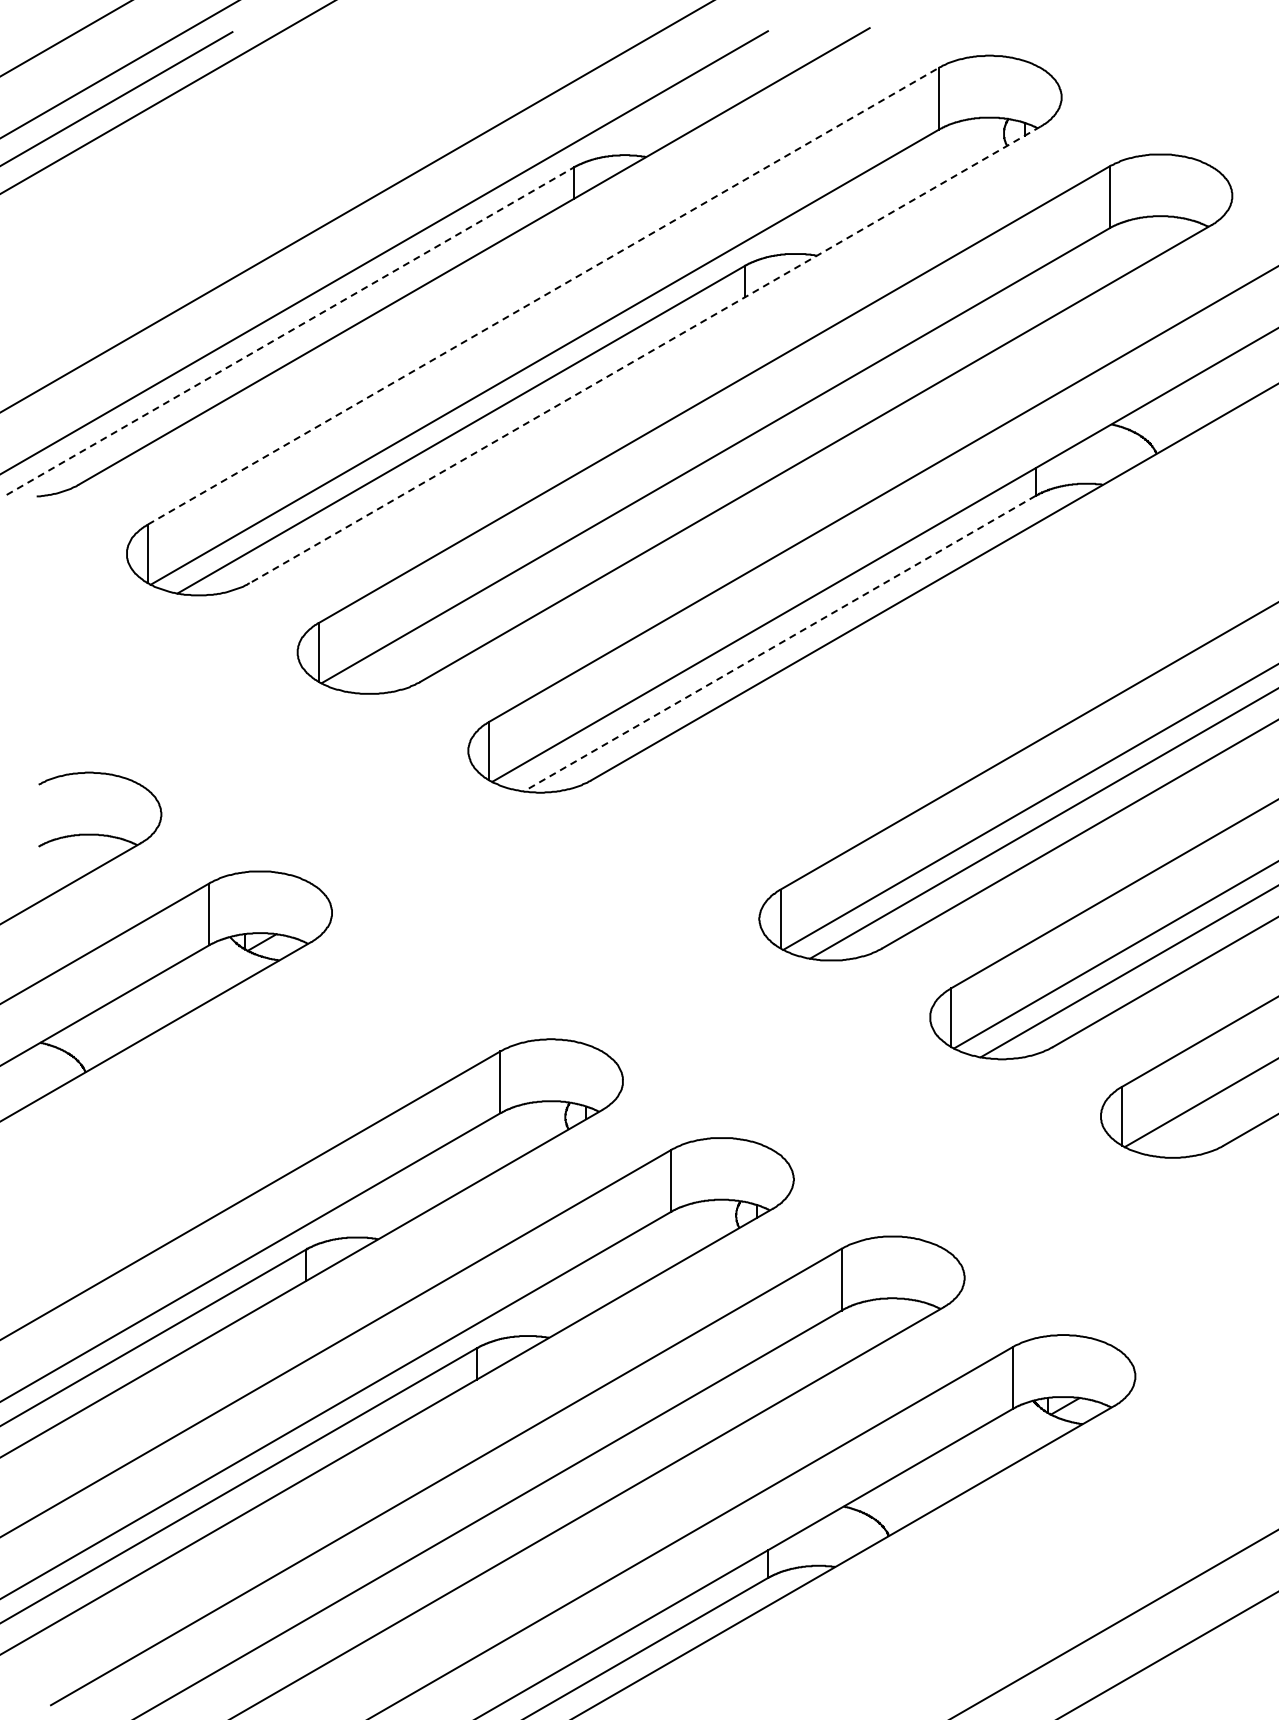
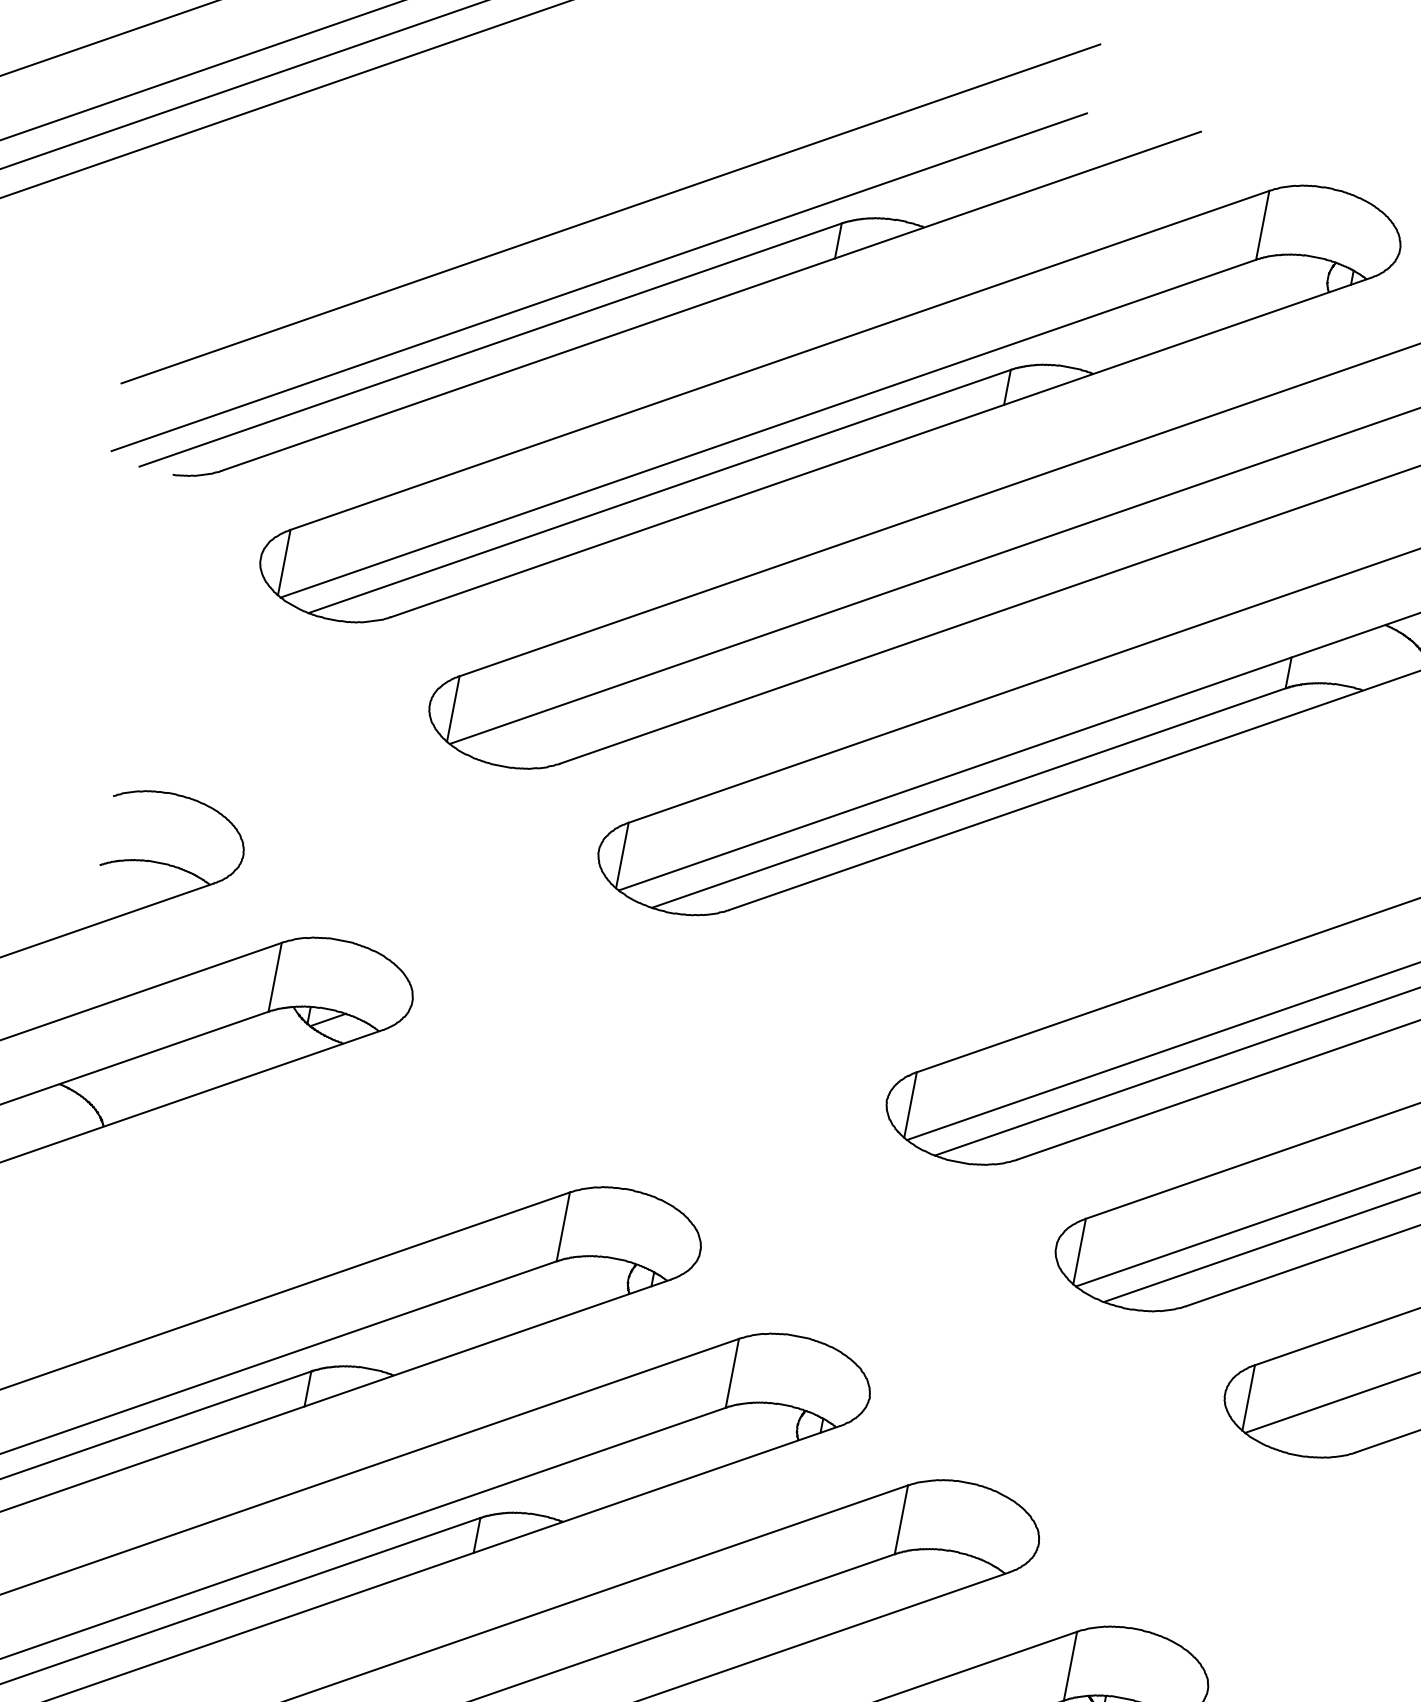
line: (543, 296) -> (780, 360), dashed -> solid
line: (290, 331) -> (490, 345), dashed -> solid
line: (645, 354) -> (881, 447), dashed -> solid
line: (779, 643) -> (968, 797), dashed -> solid

